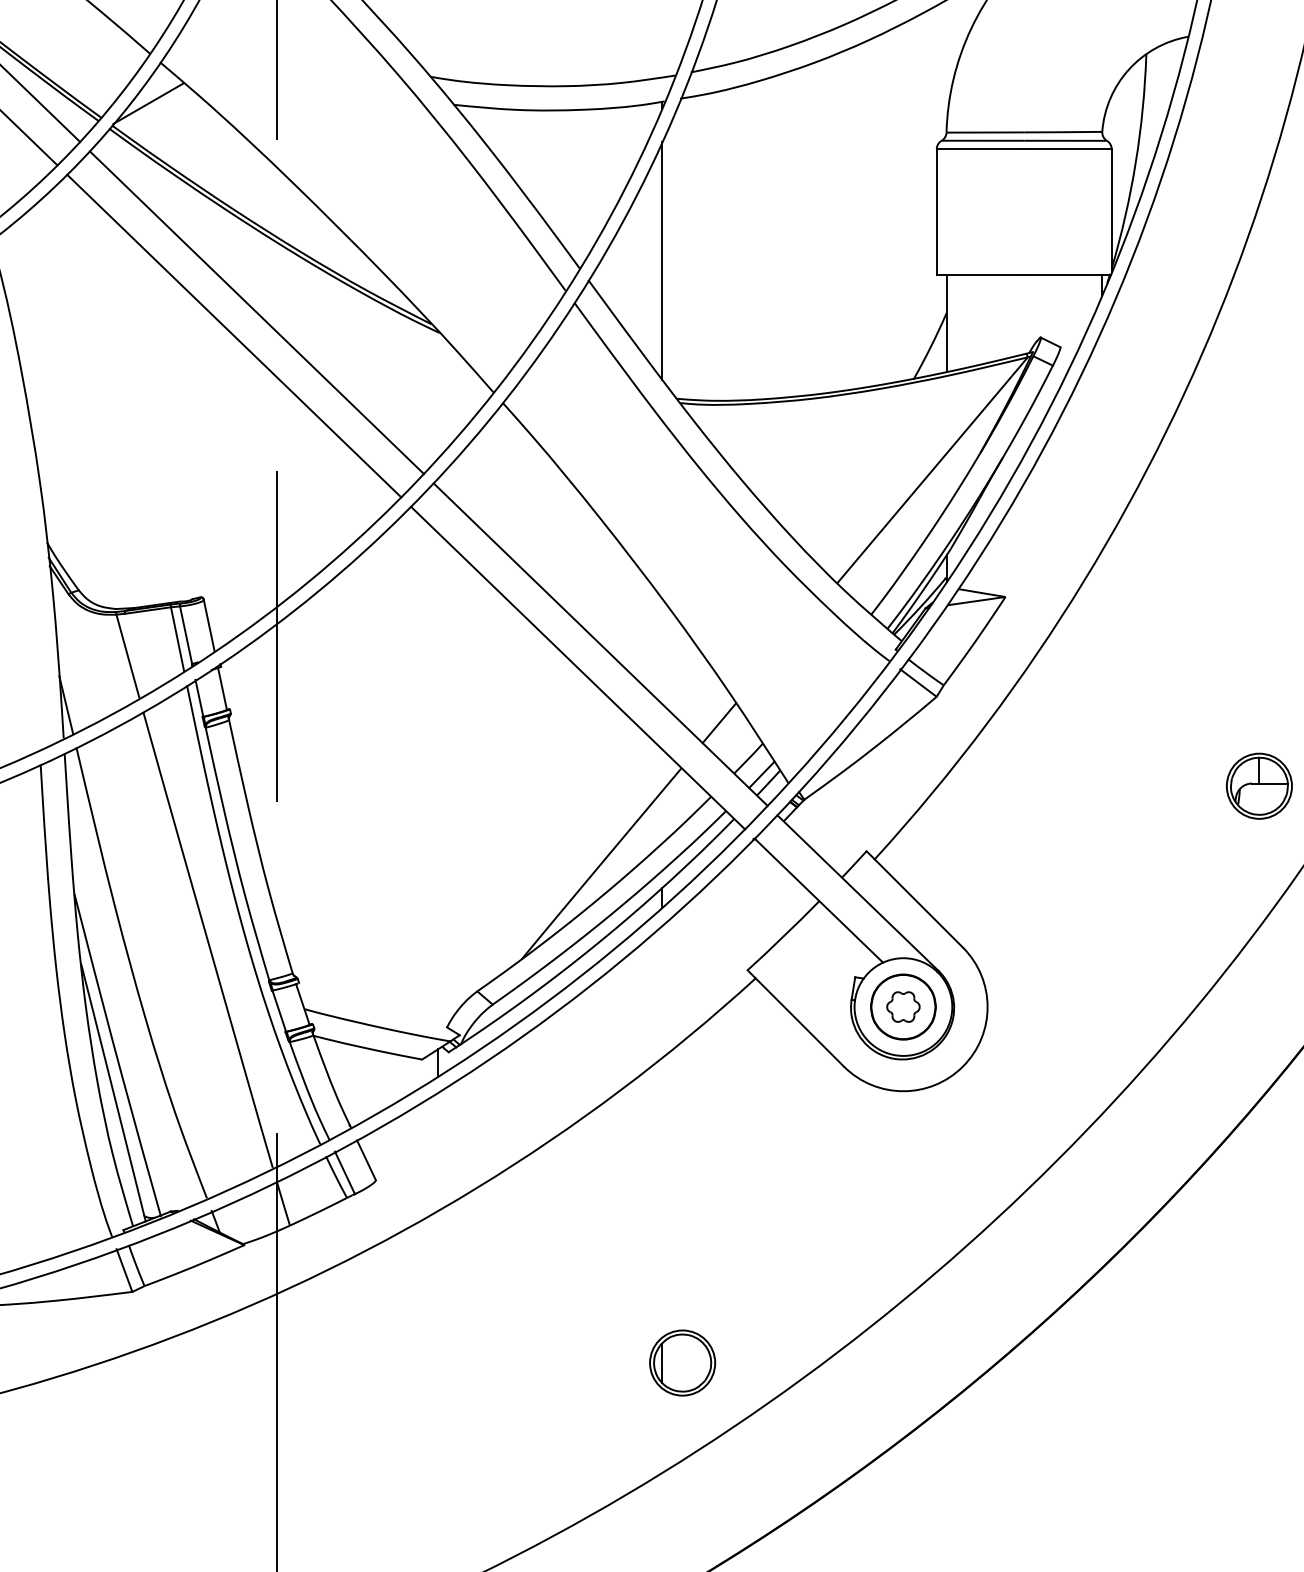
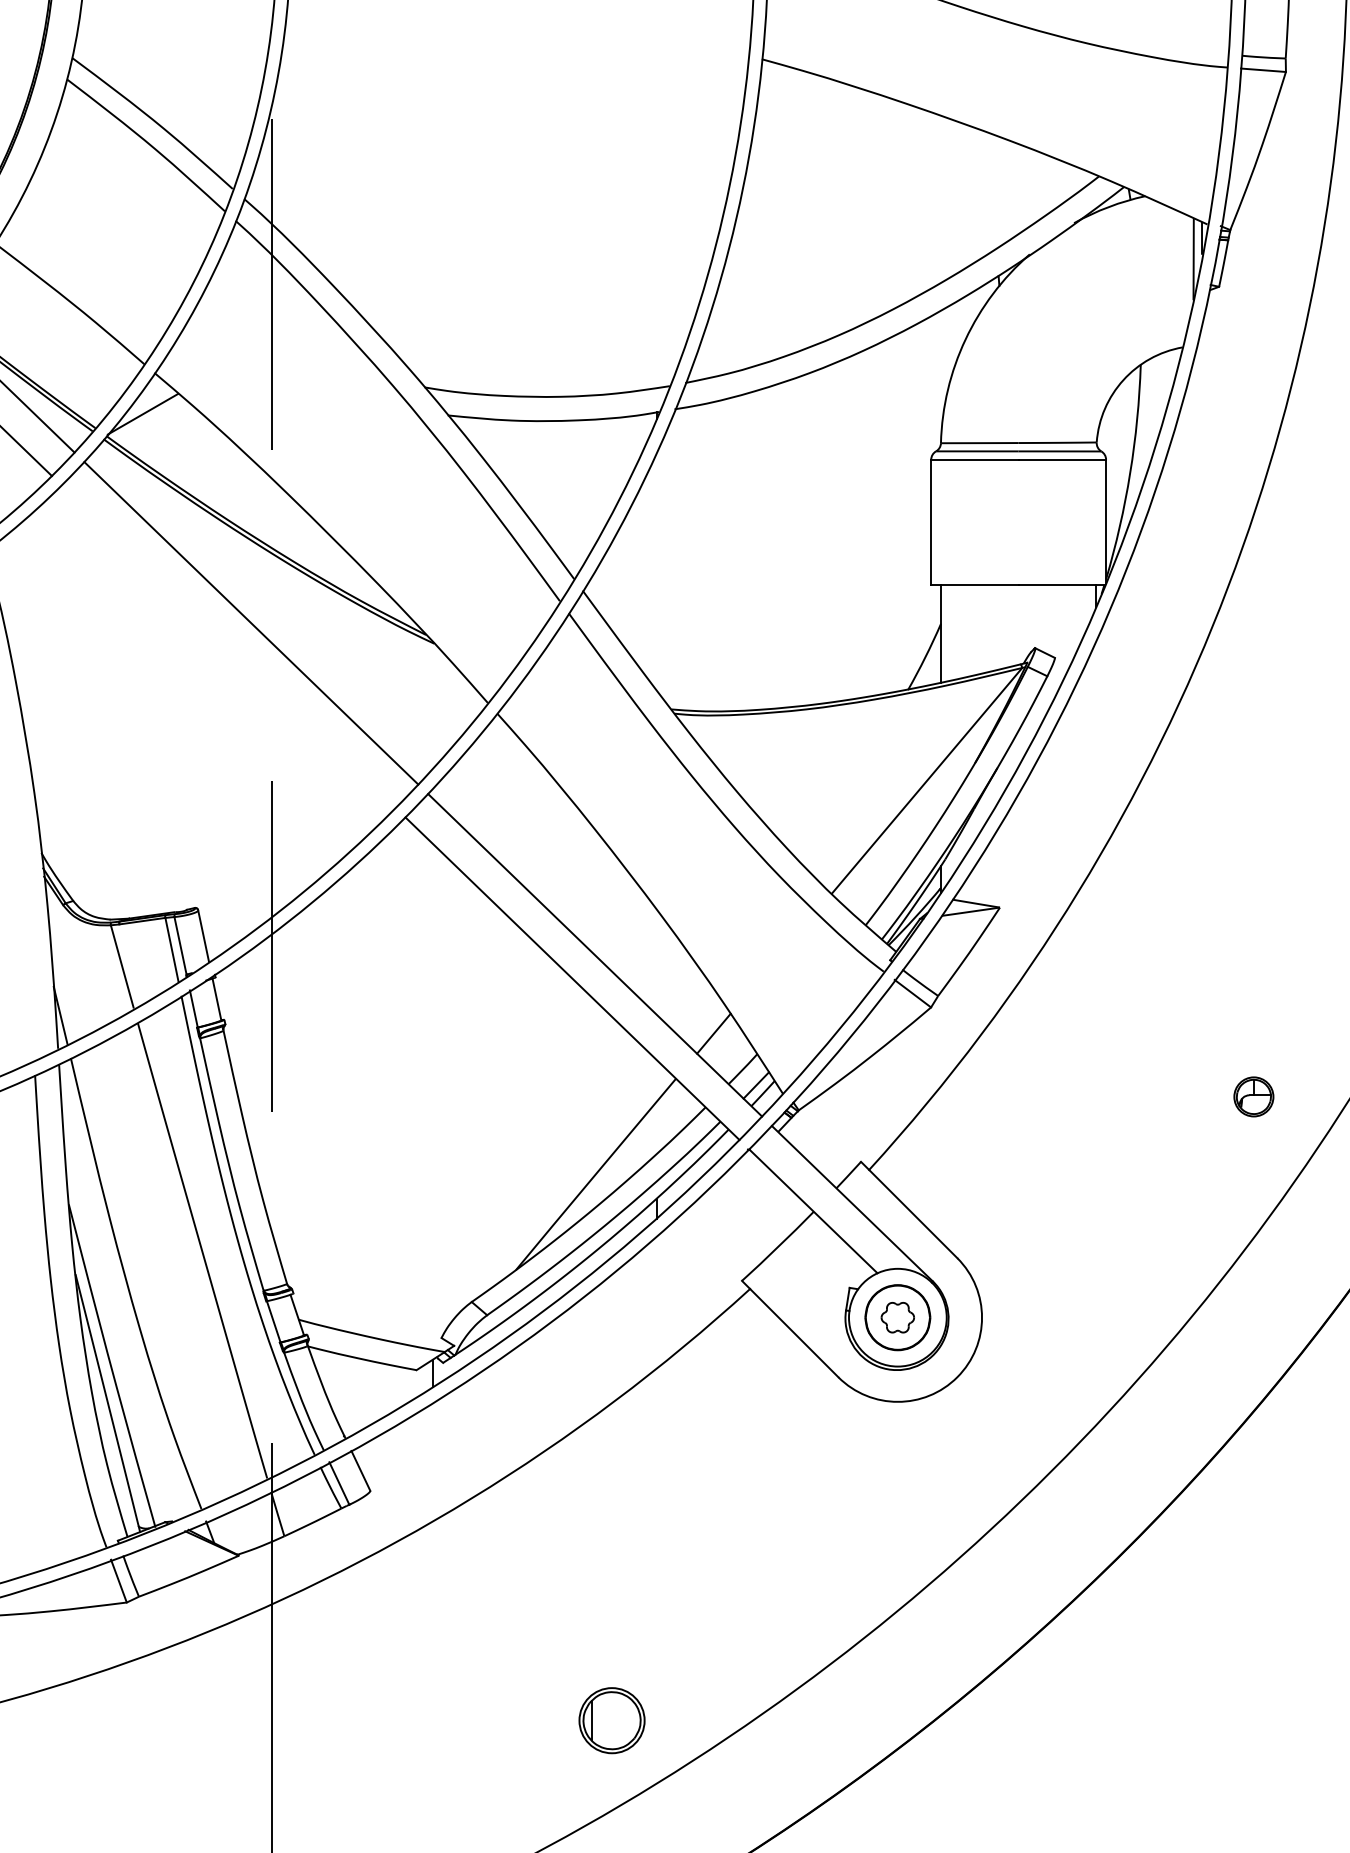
line: (662, 260) -> (656, 571), removed
line: (234, 335) -> (228, 646), removed
part: (1259, 785) -> (1253, 1096), size x0.6
part: (682, 1362) -> (611, 1720), moved

